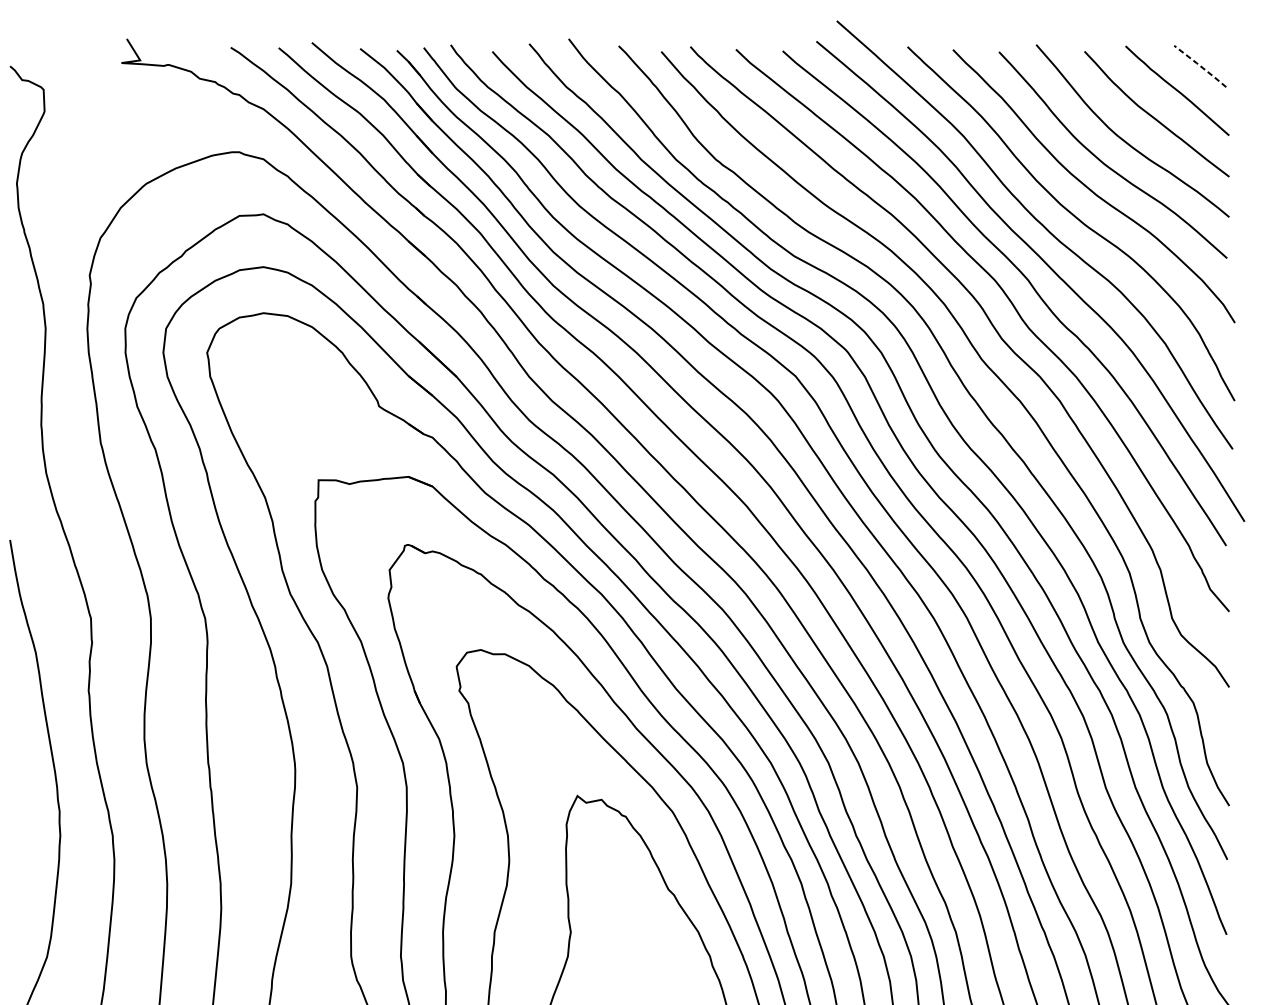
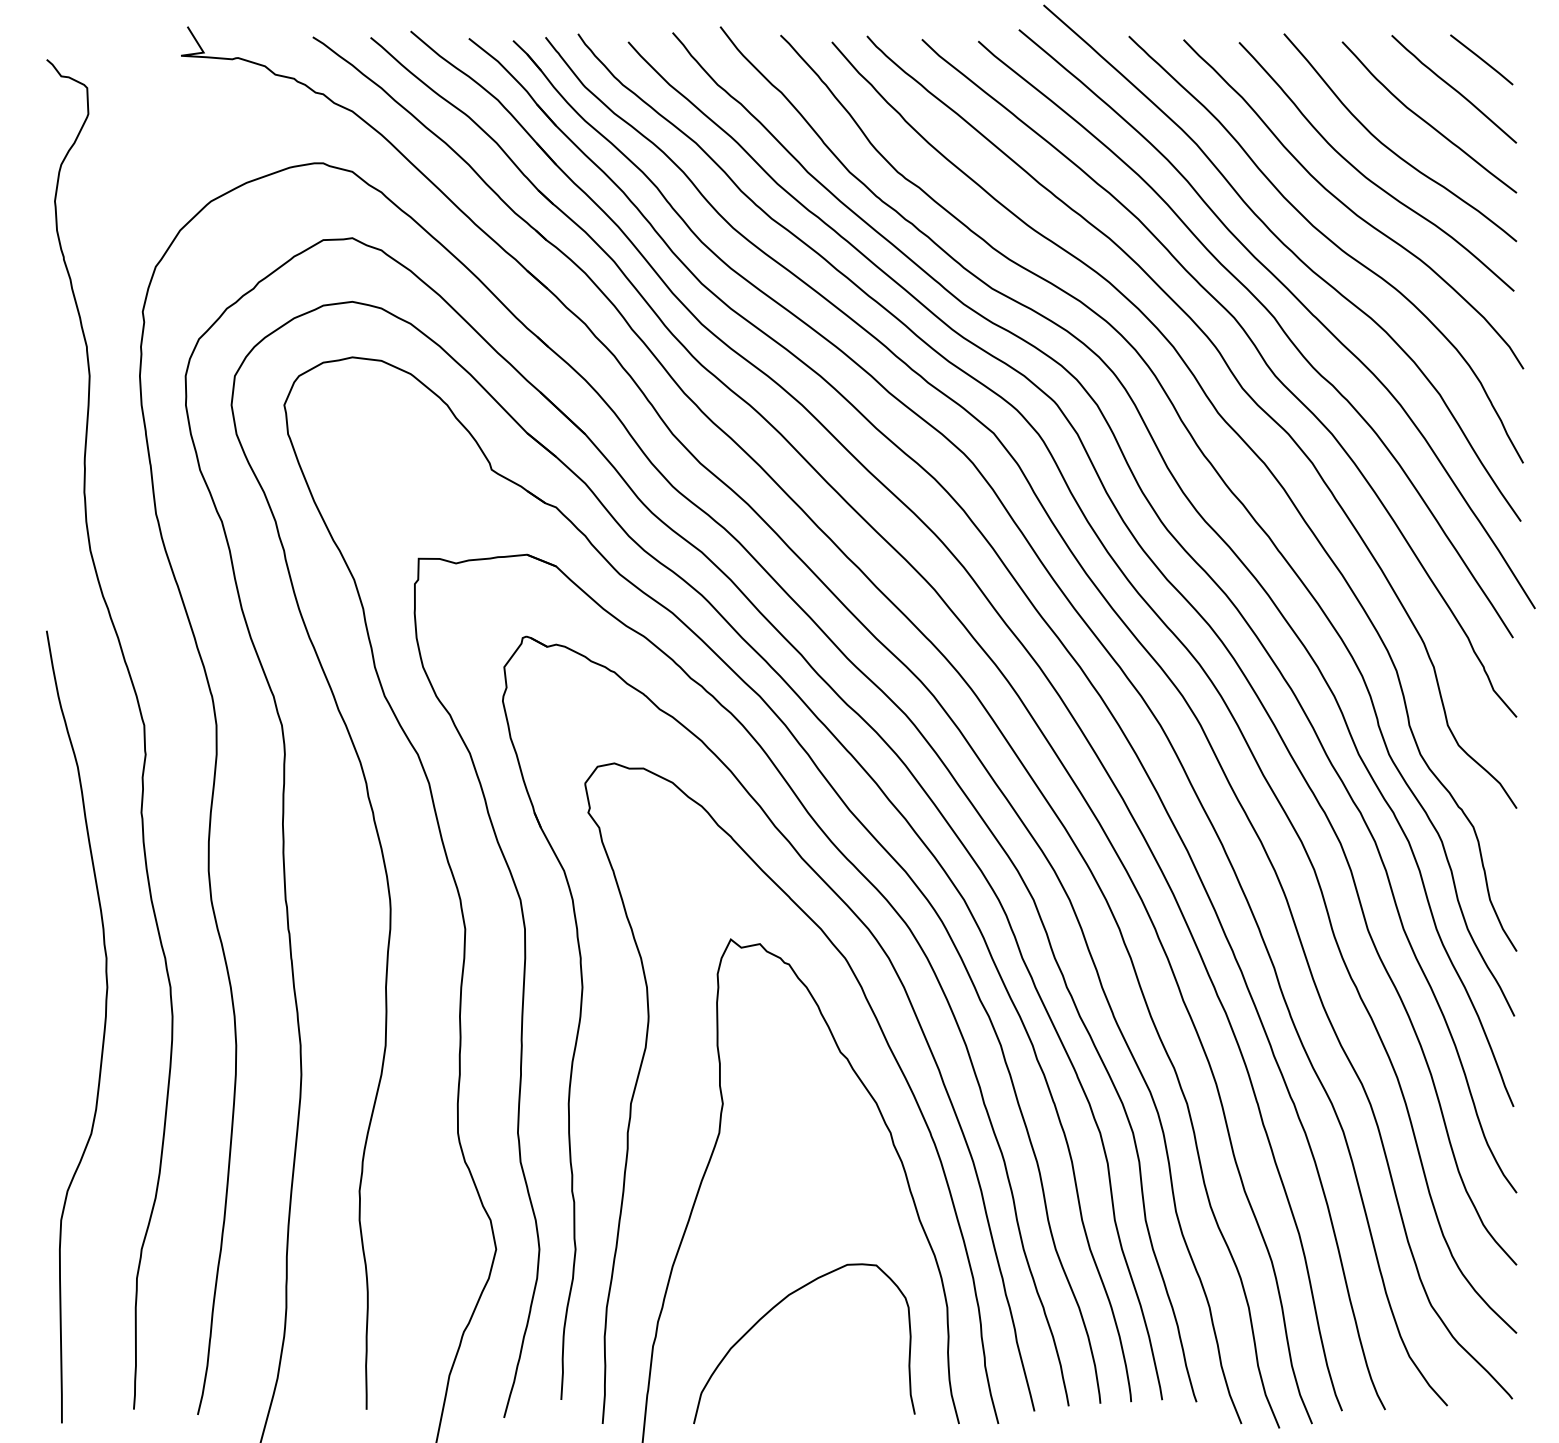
line: (1200, 66) -> (1481, 59), dashed -> solid

